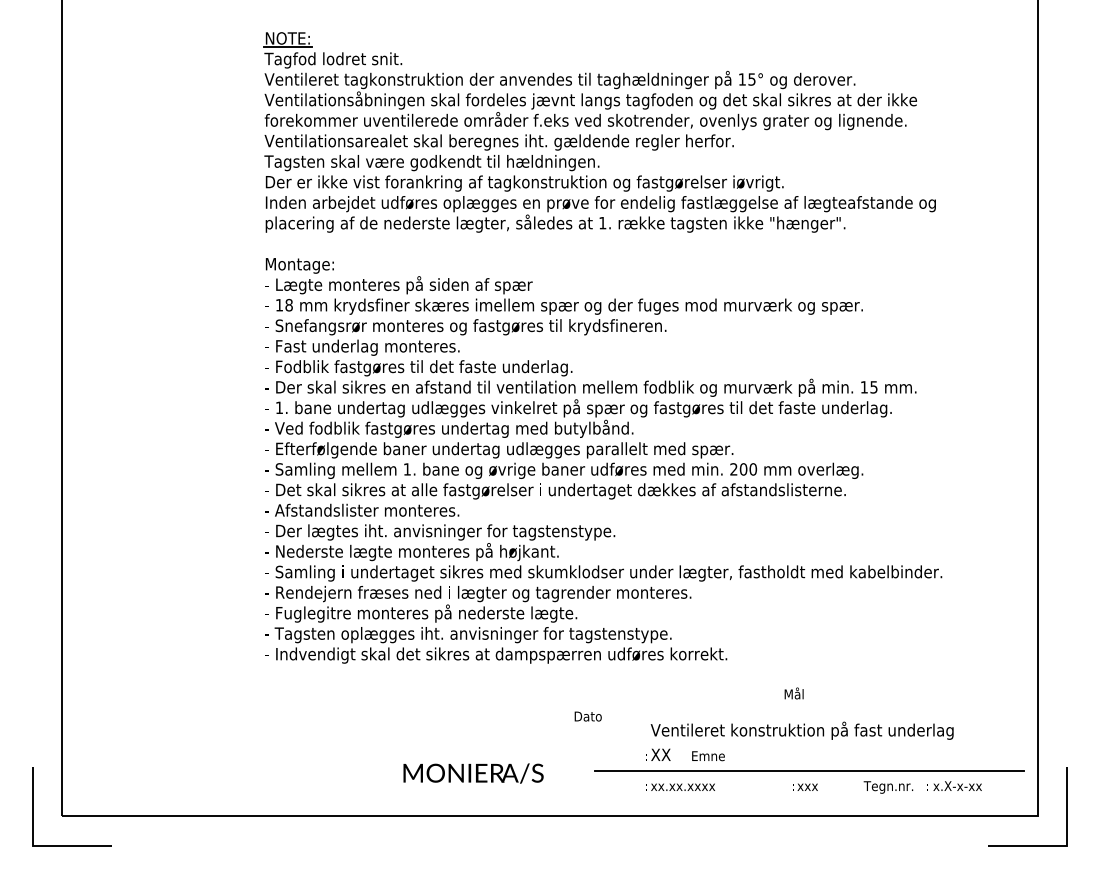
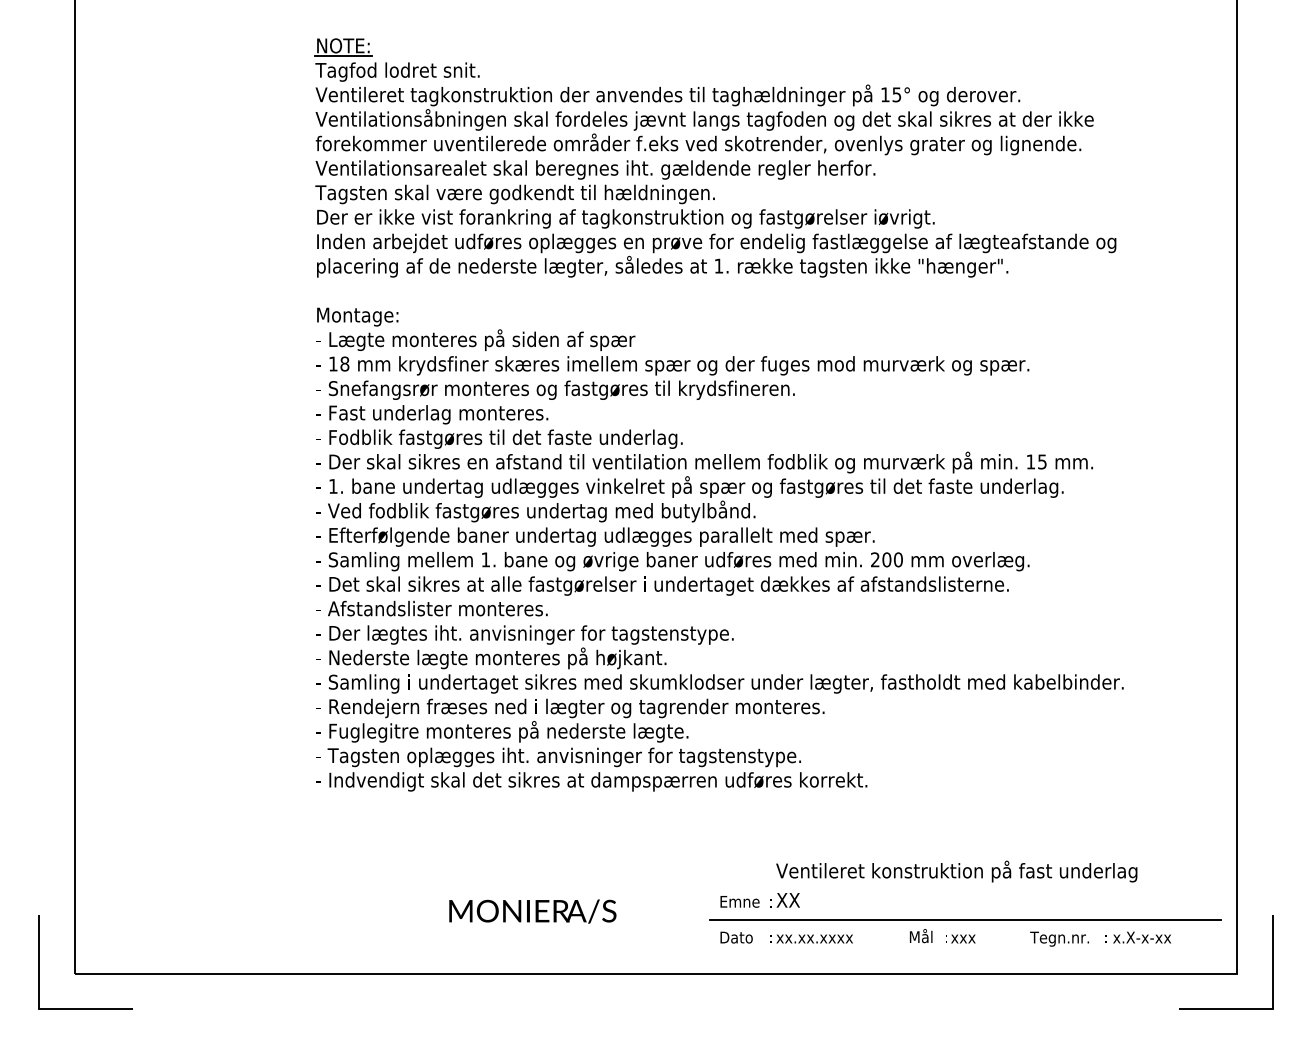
text: (794, 693) -> (921, 936), moved
text: (588, 716) -> (736, 937), moved
text: (708, 755) -> (739, 901), moved
text: (473, 773) -> (532, 911), moved

